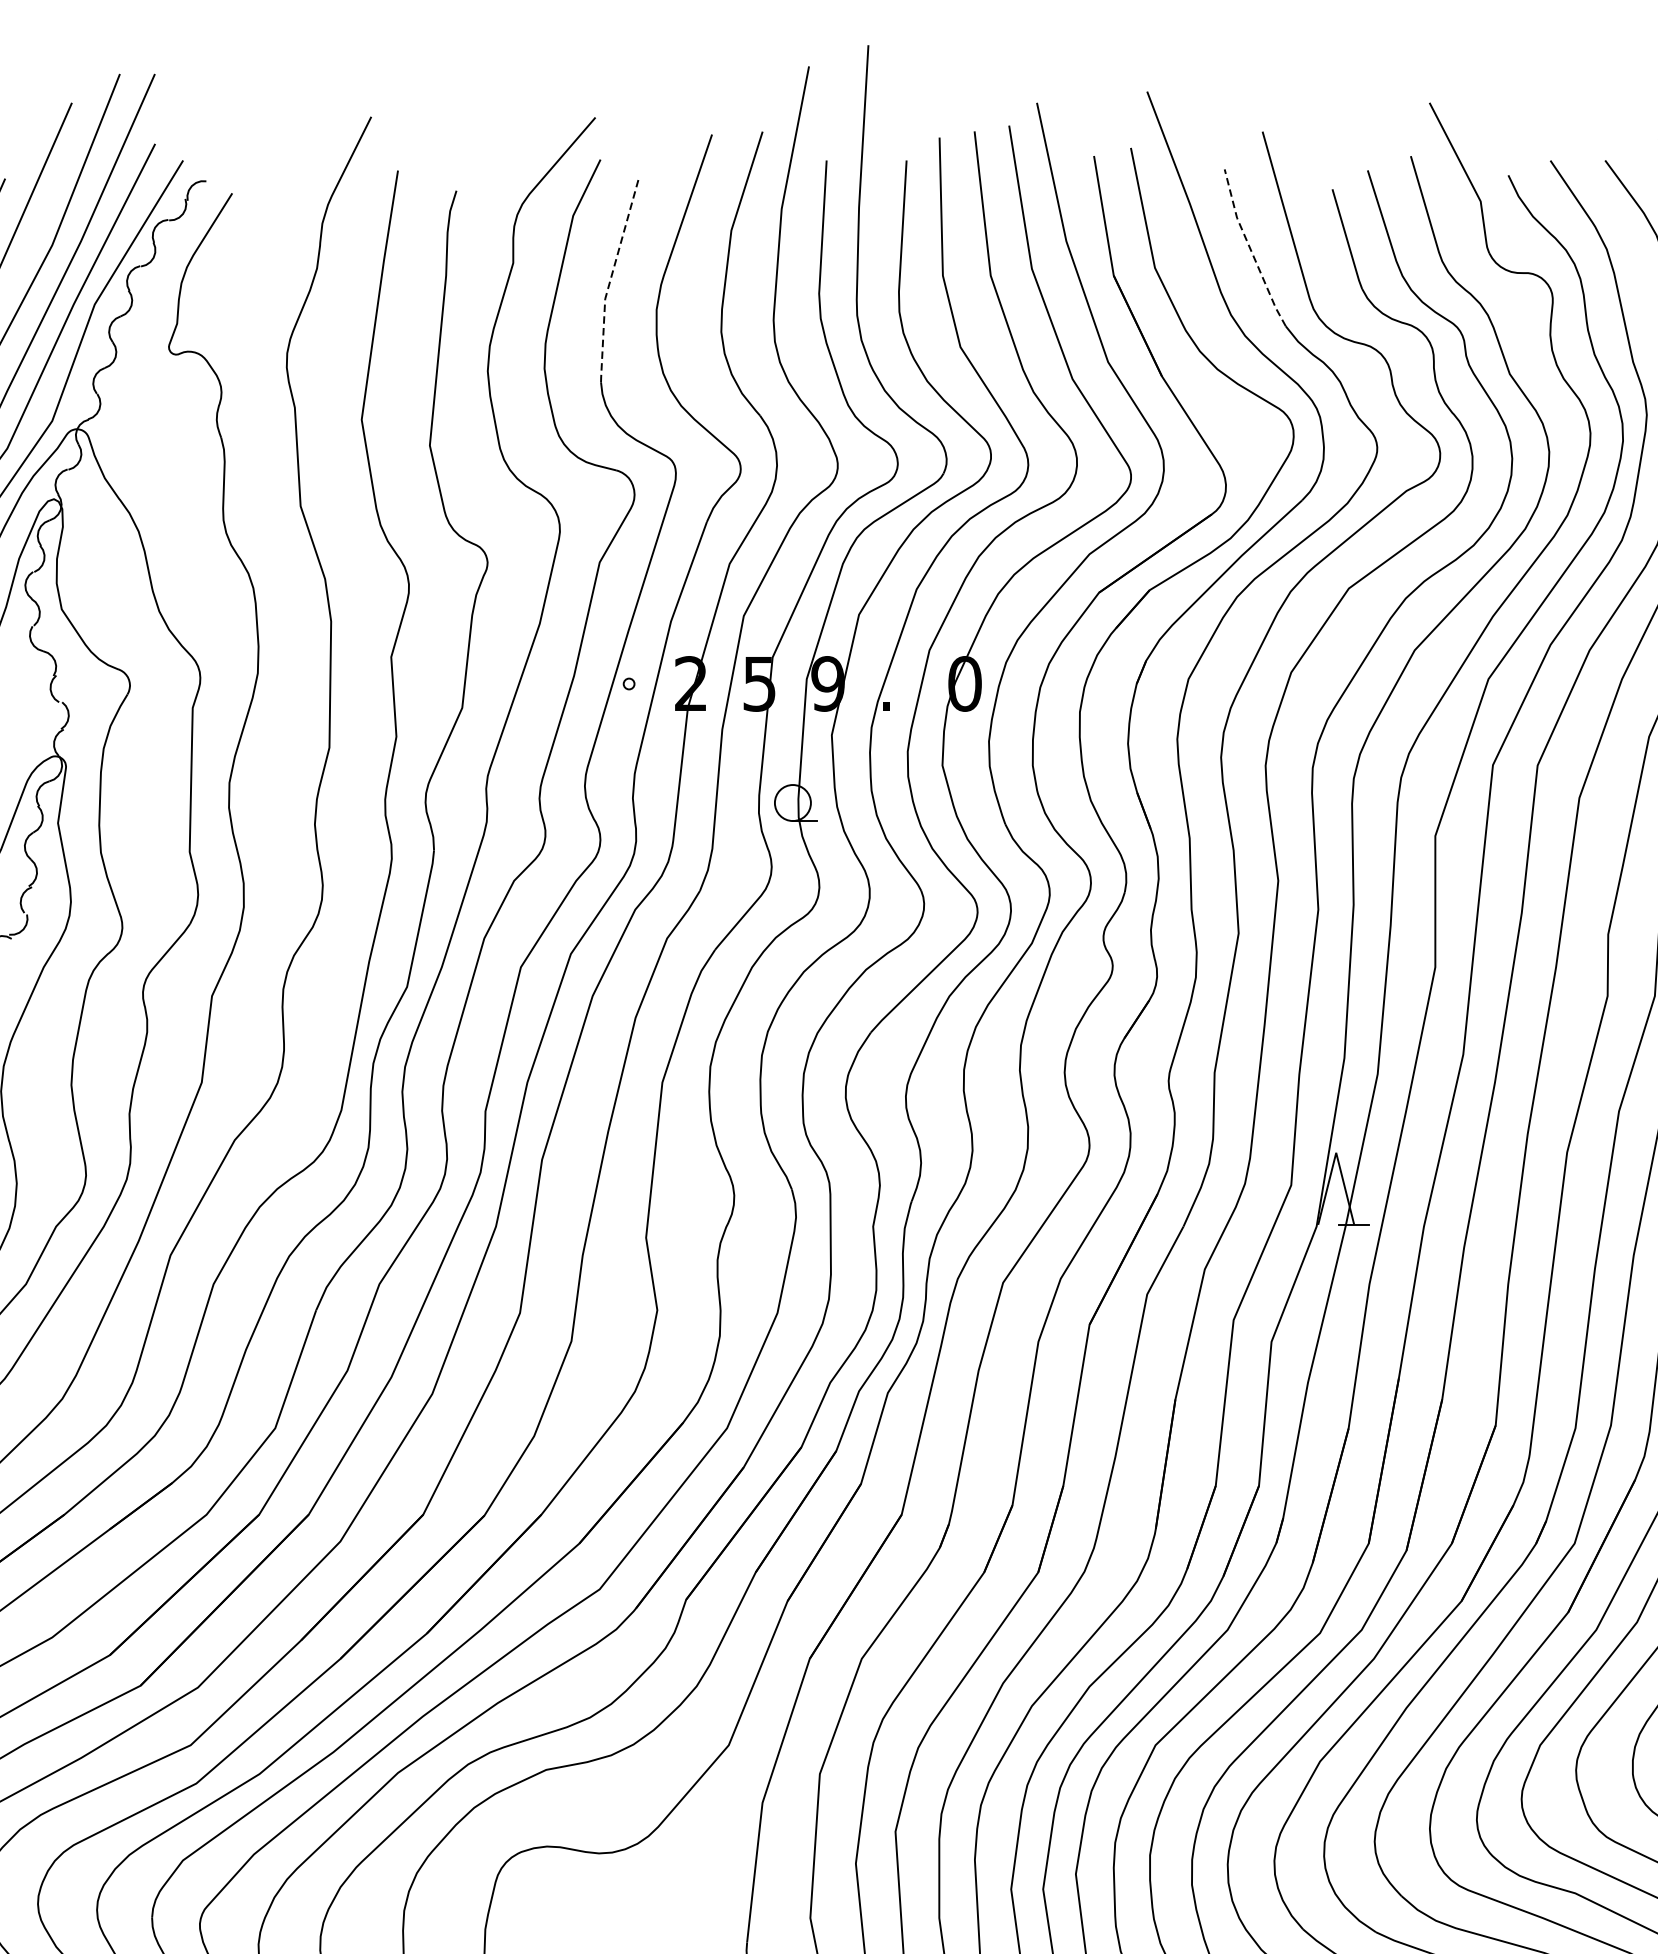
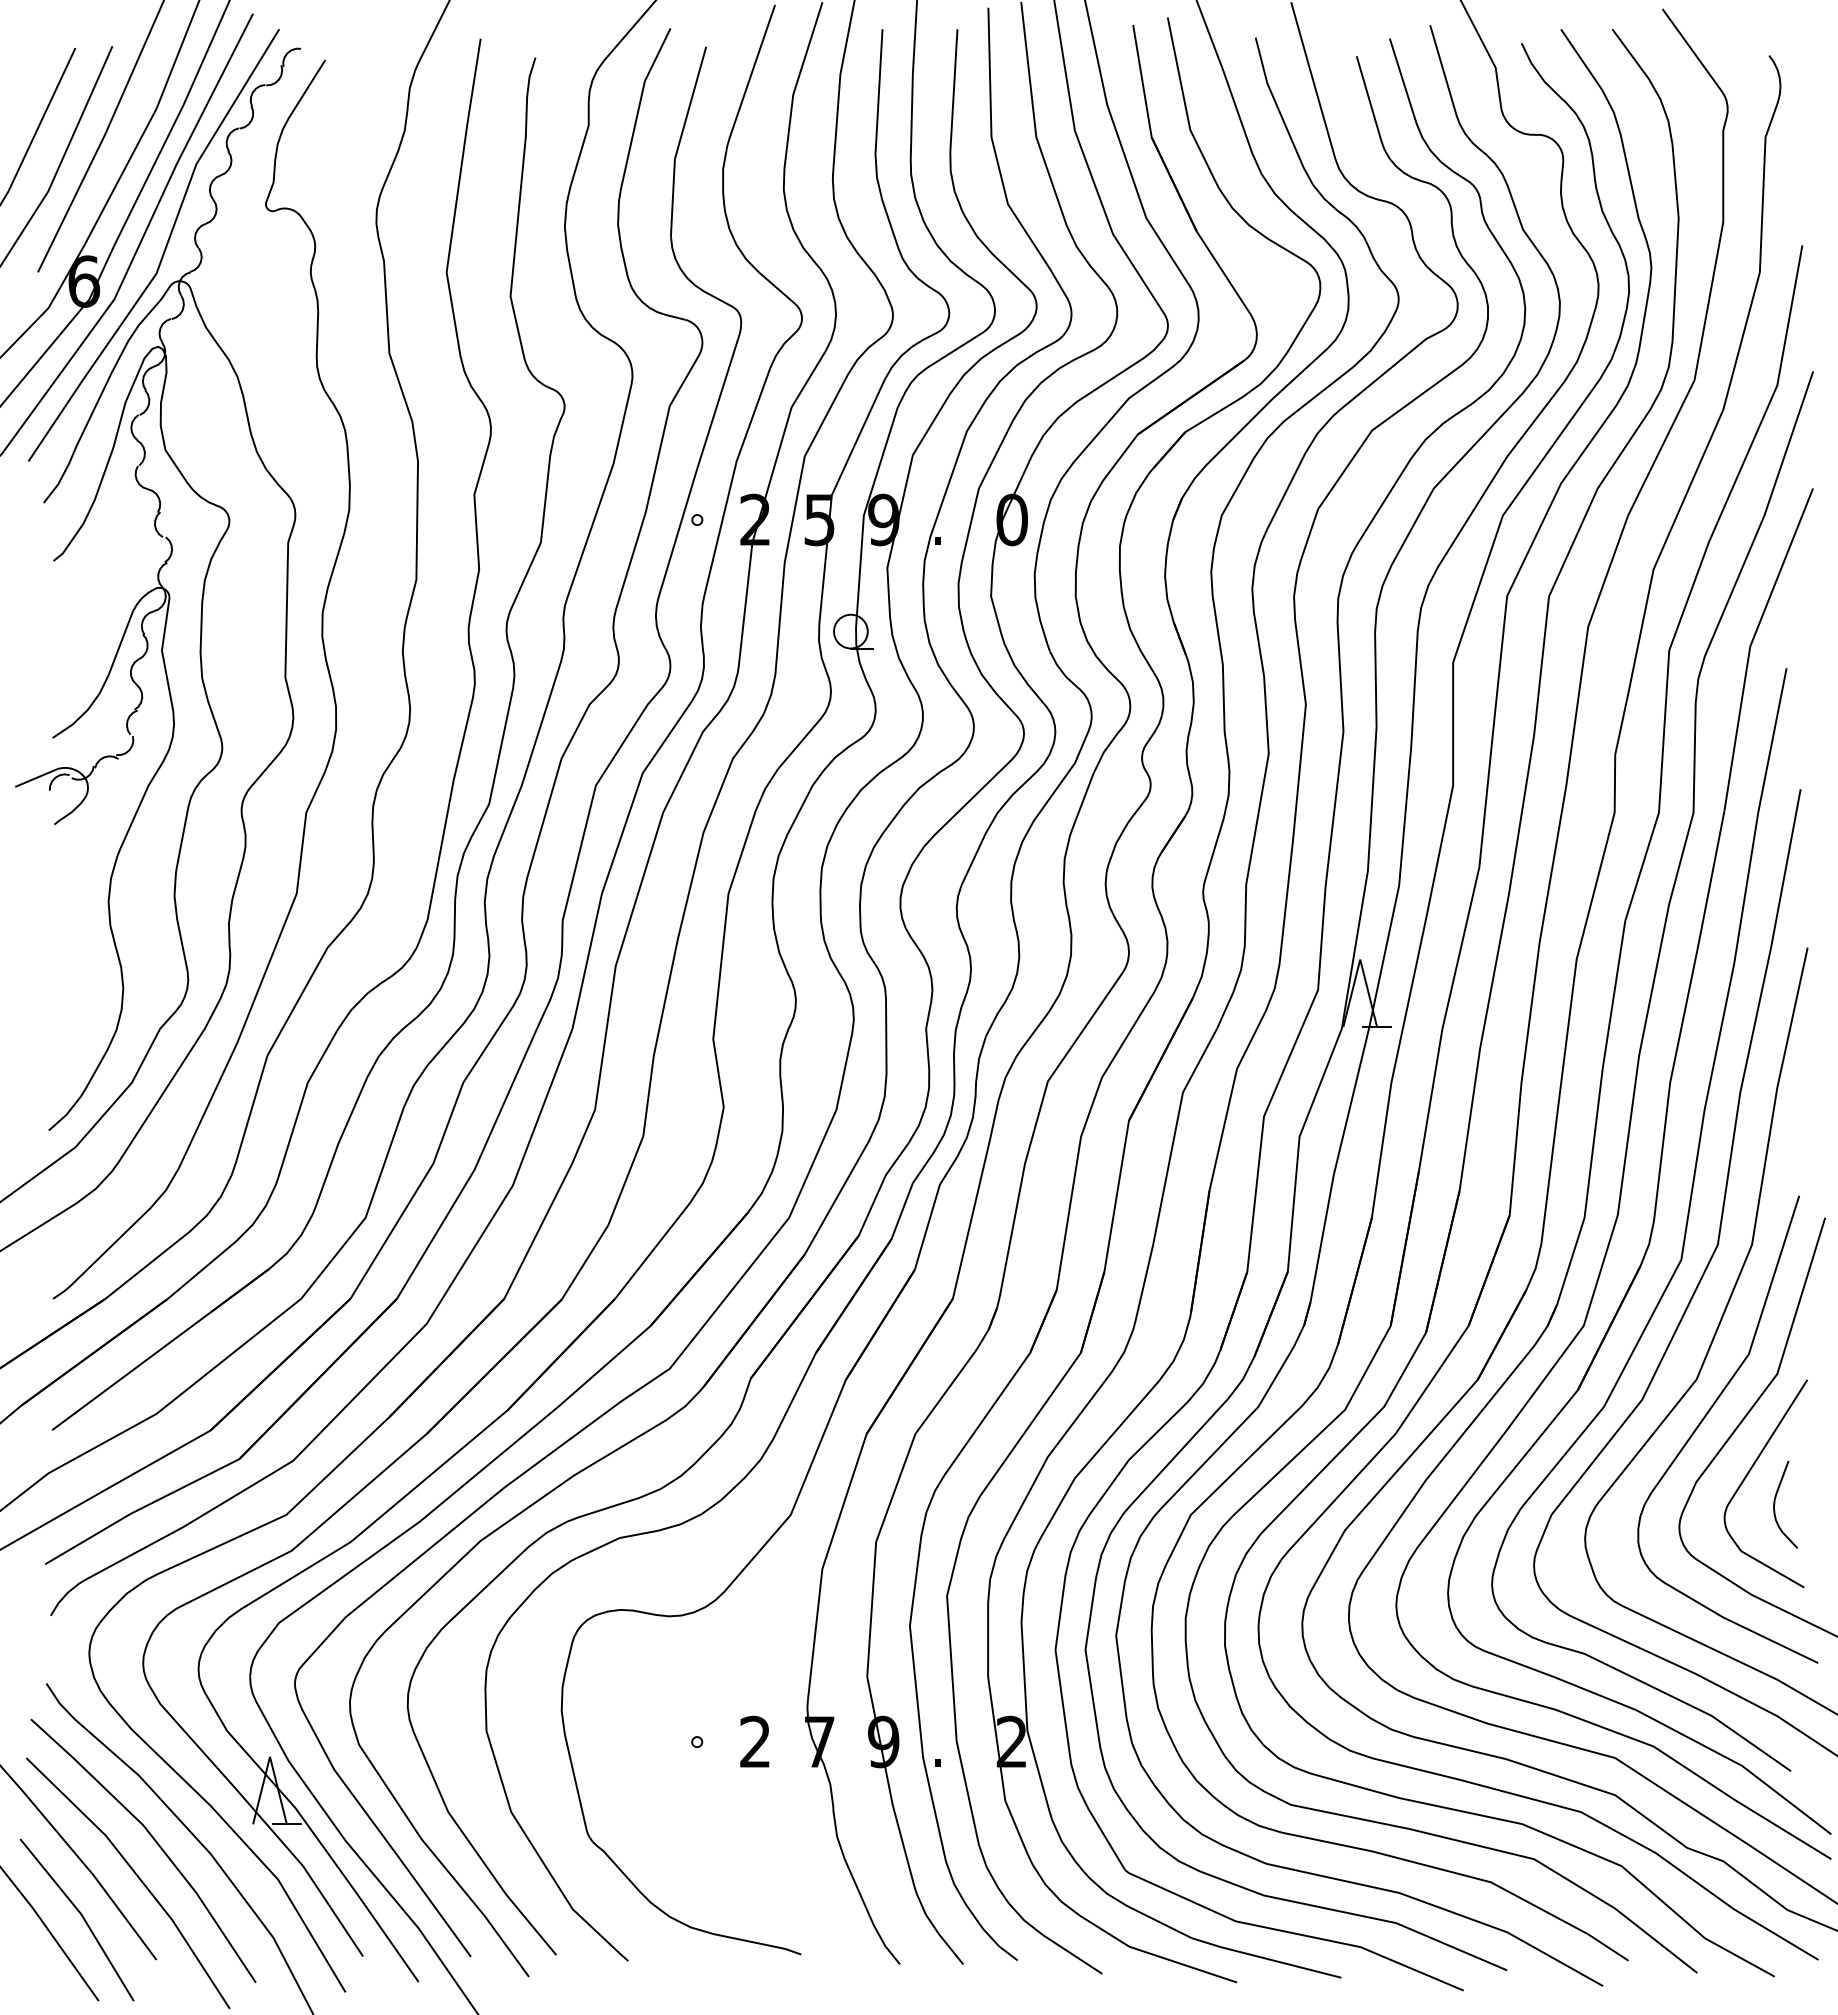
line: (1250, 249) -> (1279, 112), dashed -> solid
line: (610, 280) -> (679, 141), dashed -> solid

